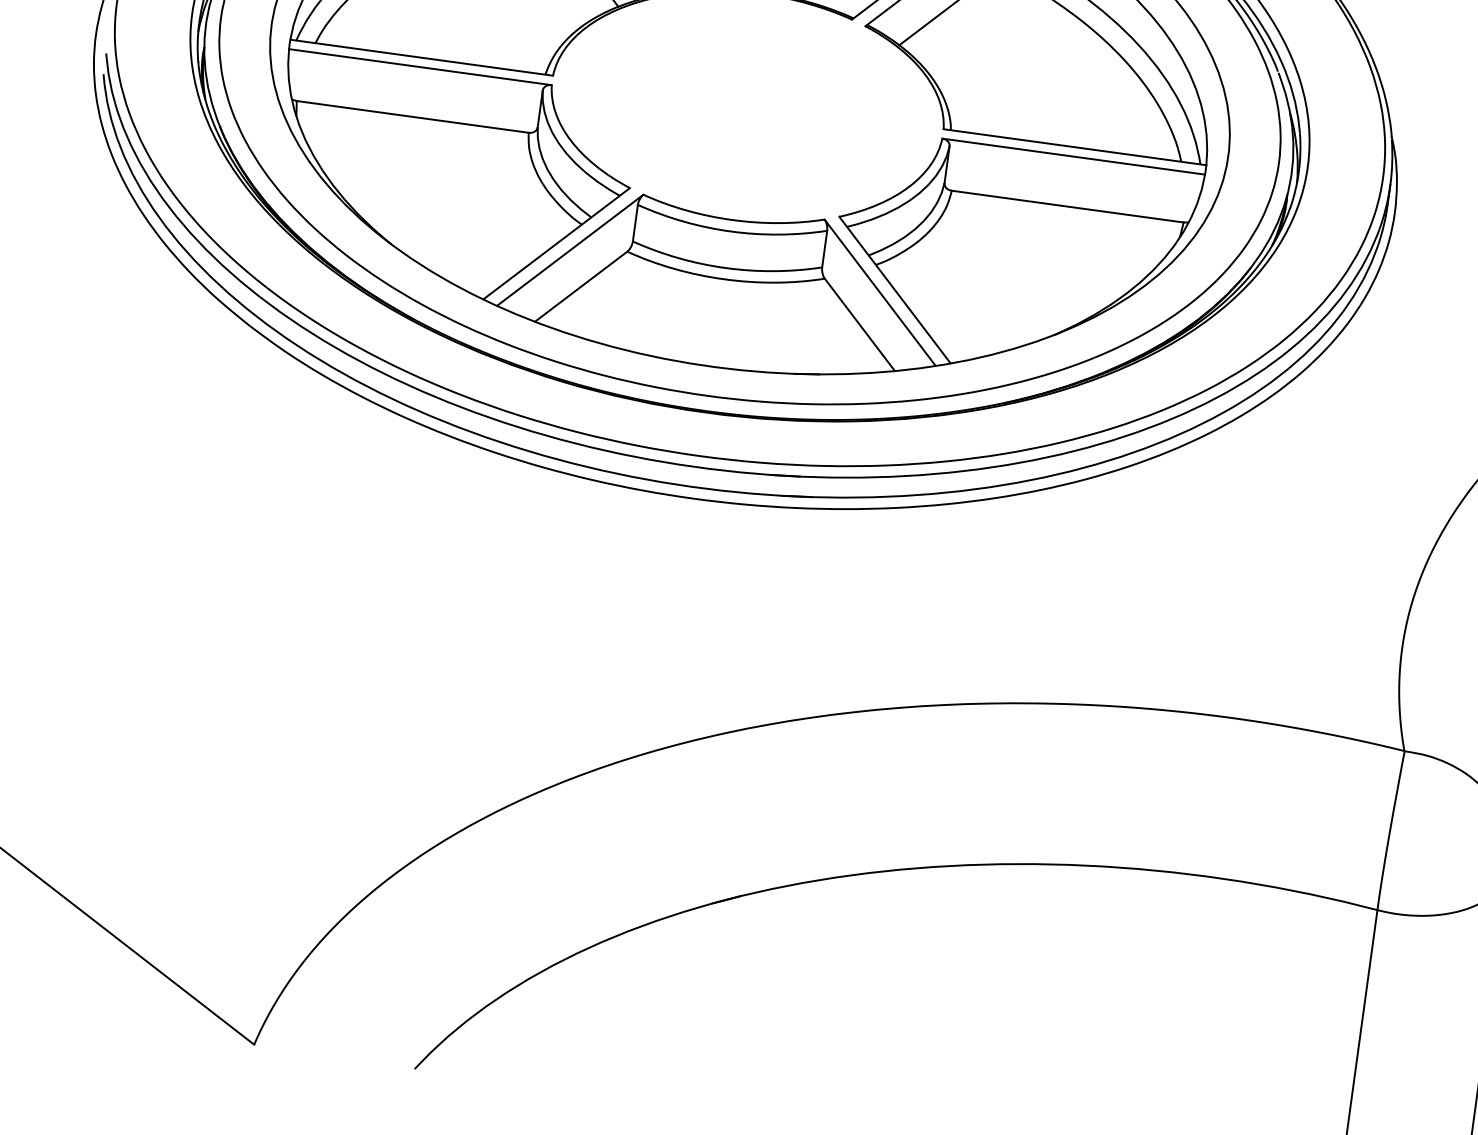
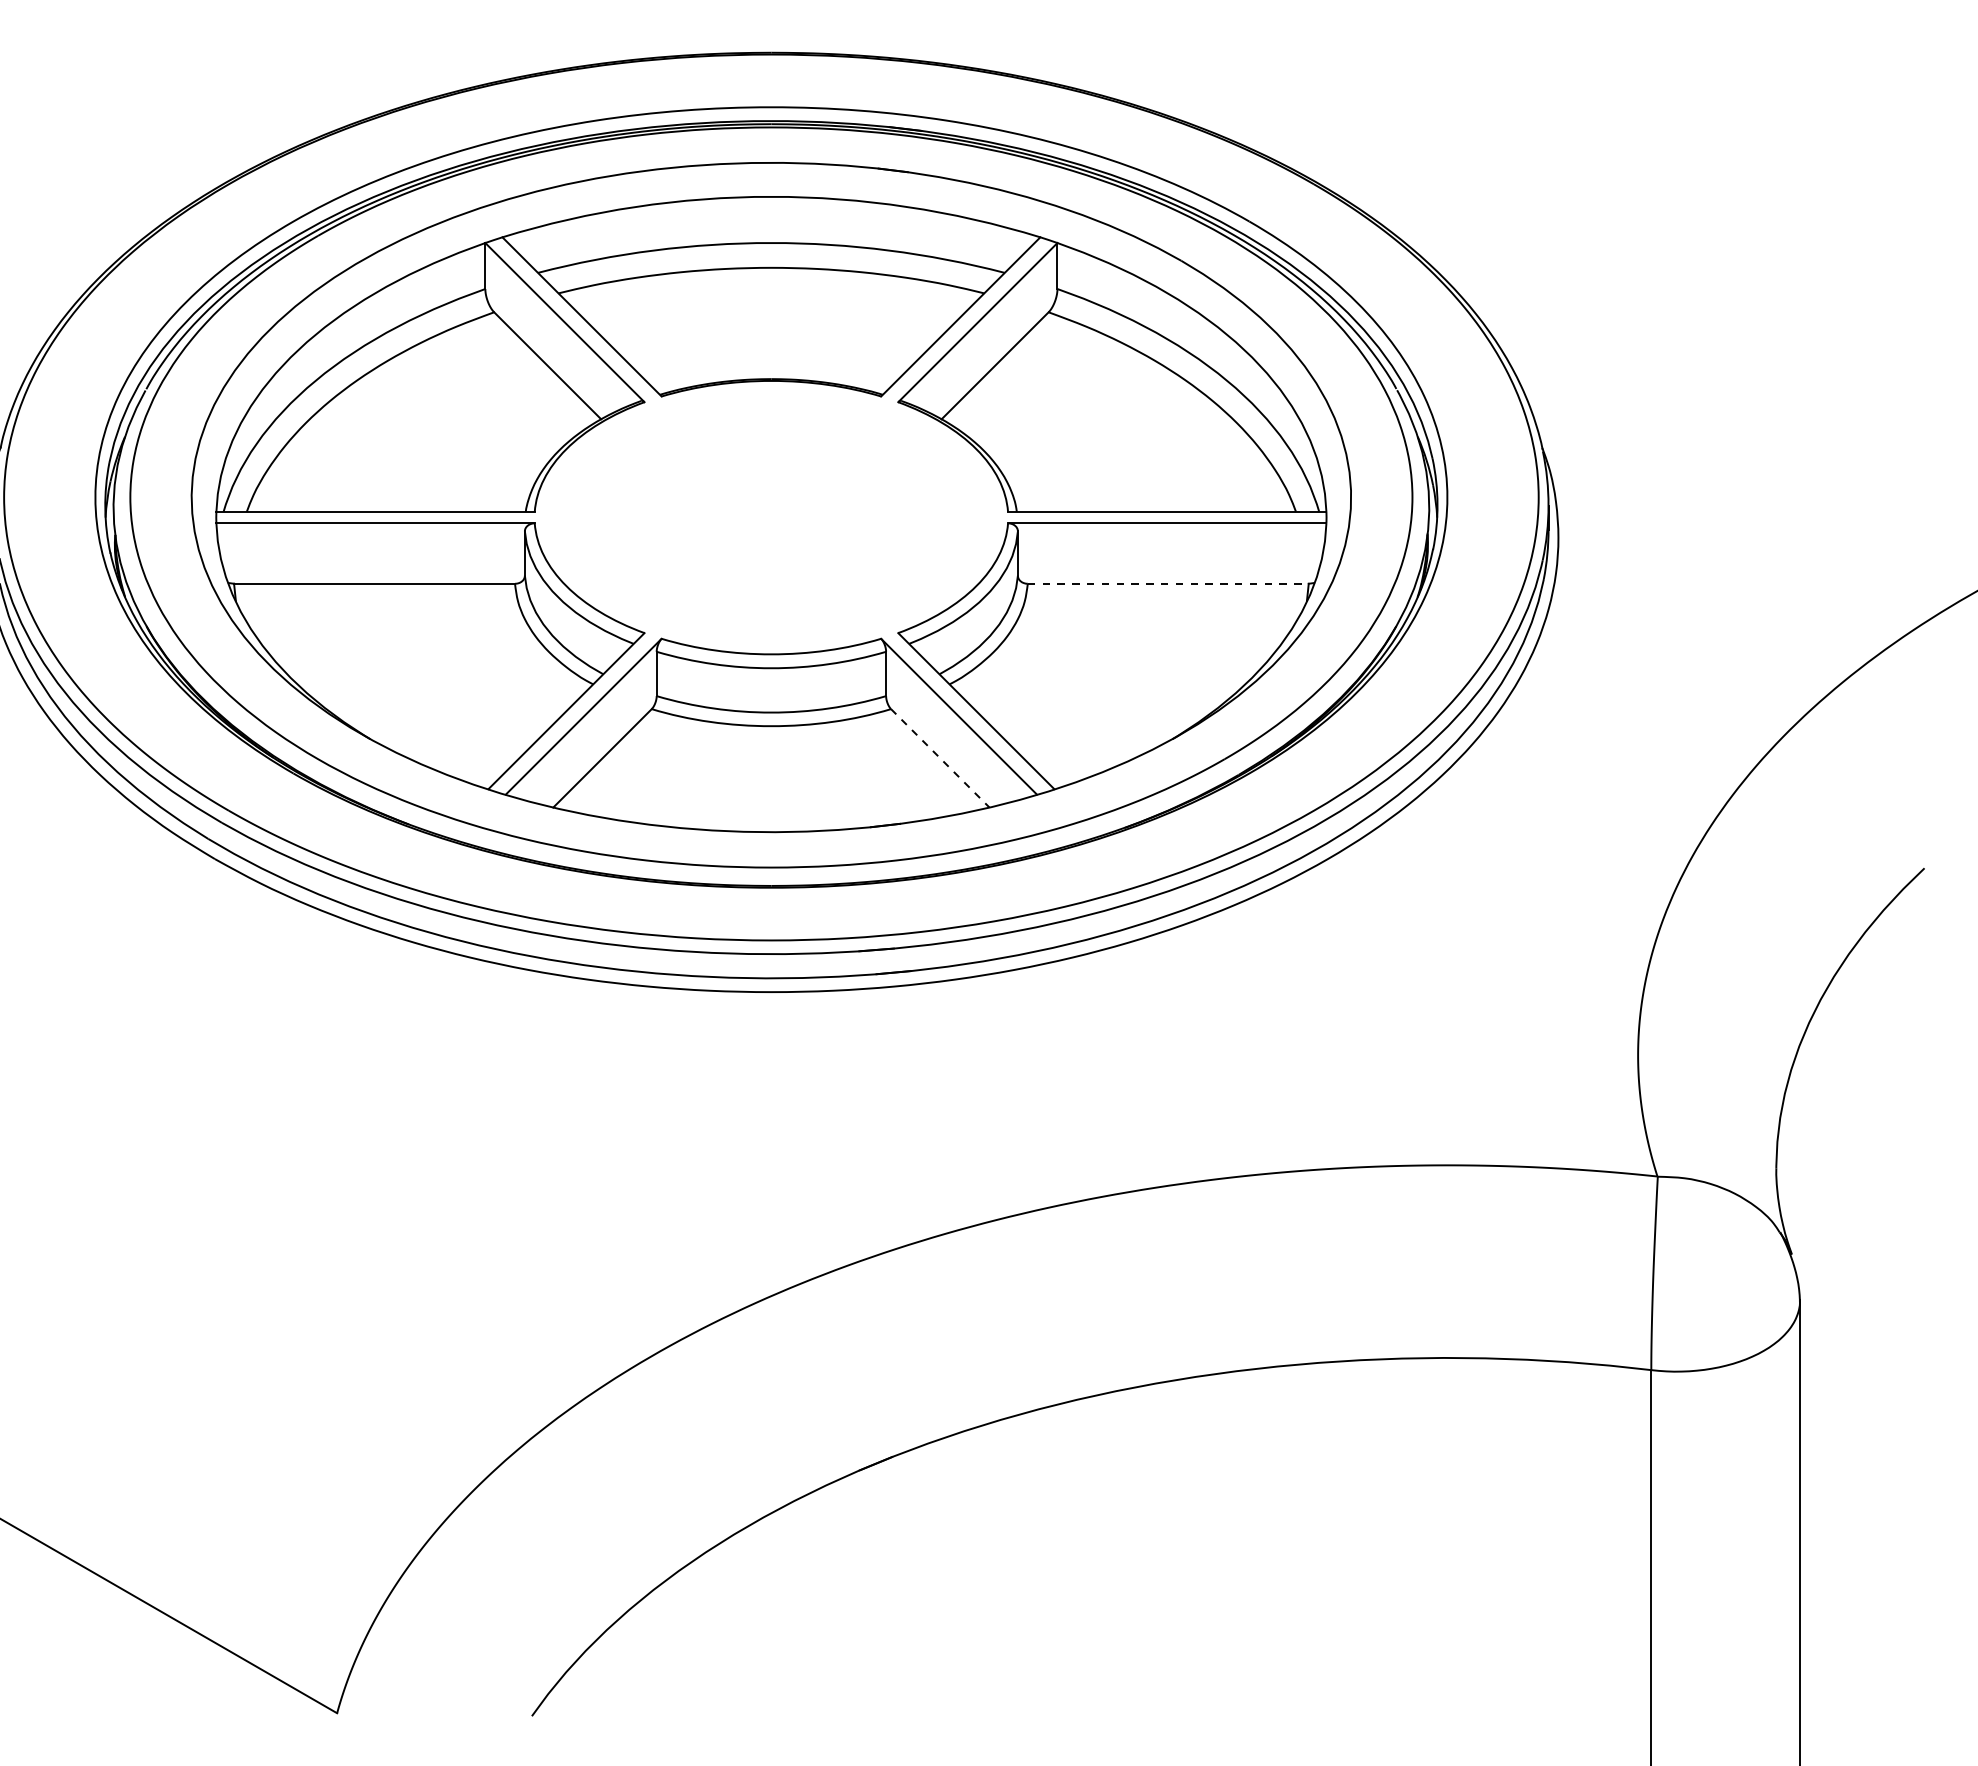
line: (1067, 206) -> (1168, 583), solid -> dashed
line: (860, 325) -> (940, 758), solid -> dashed

